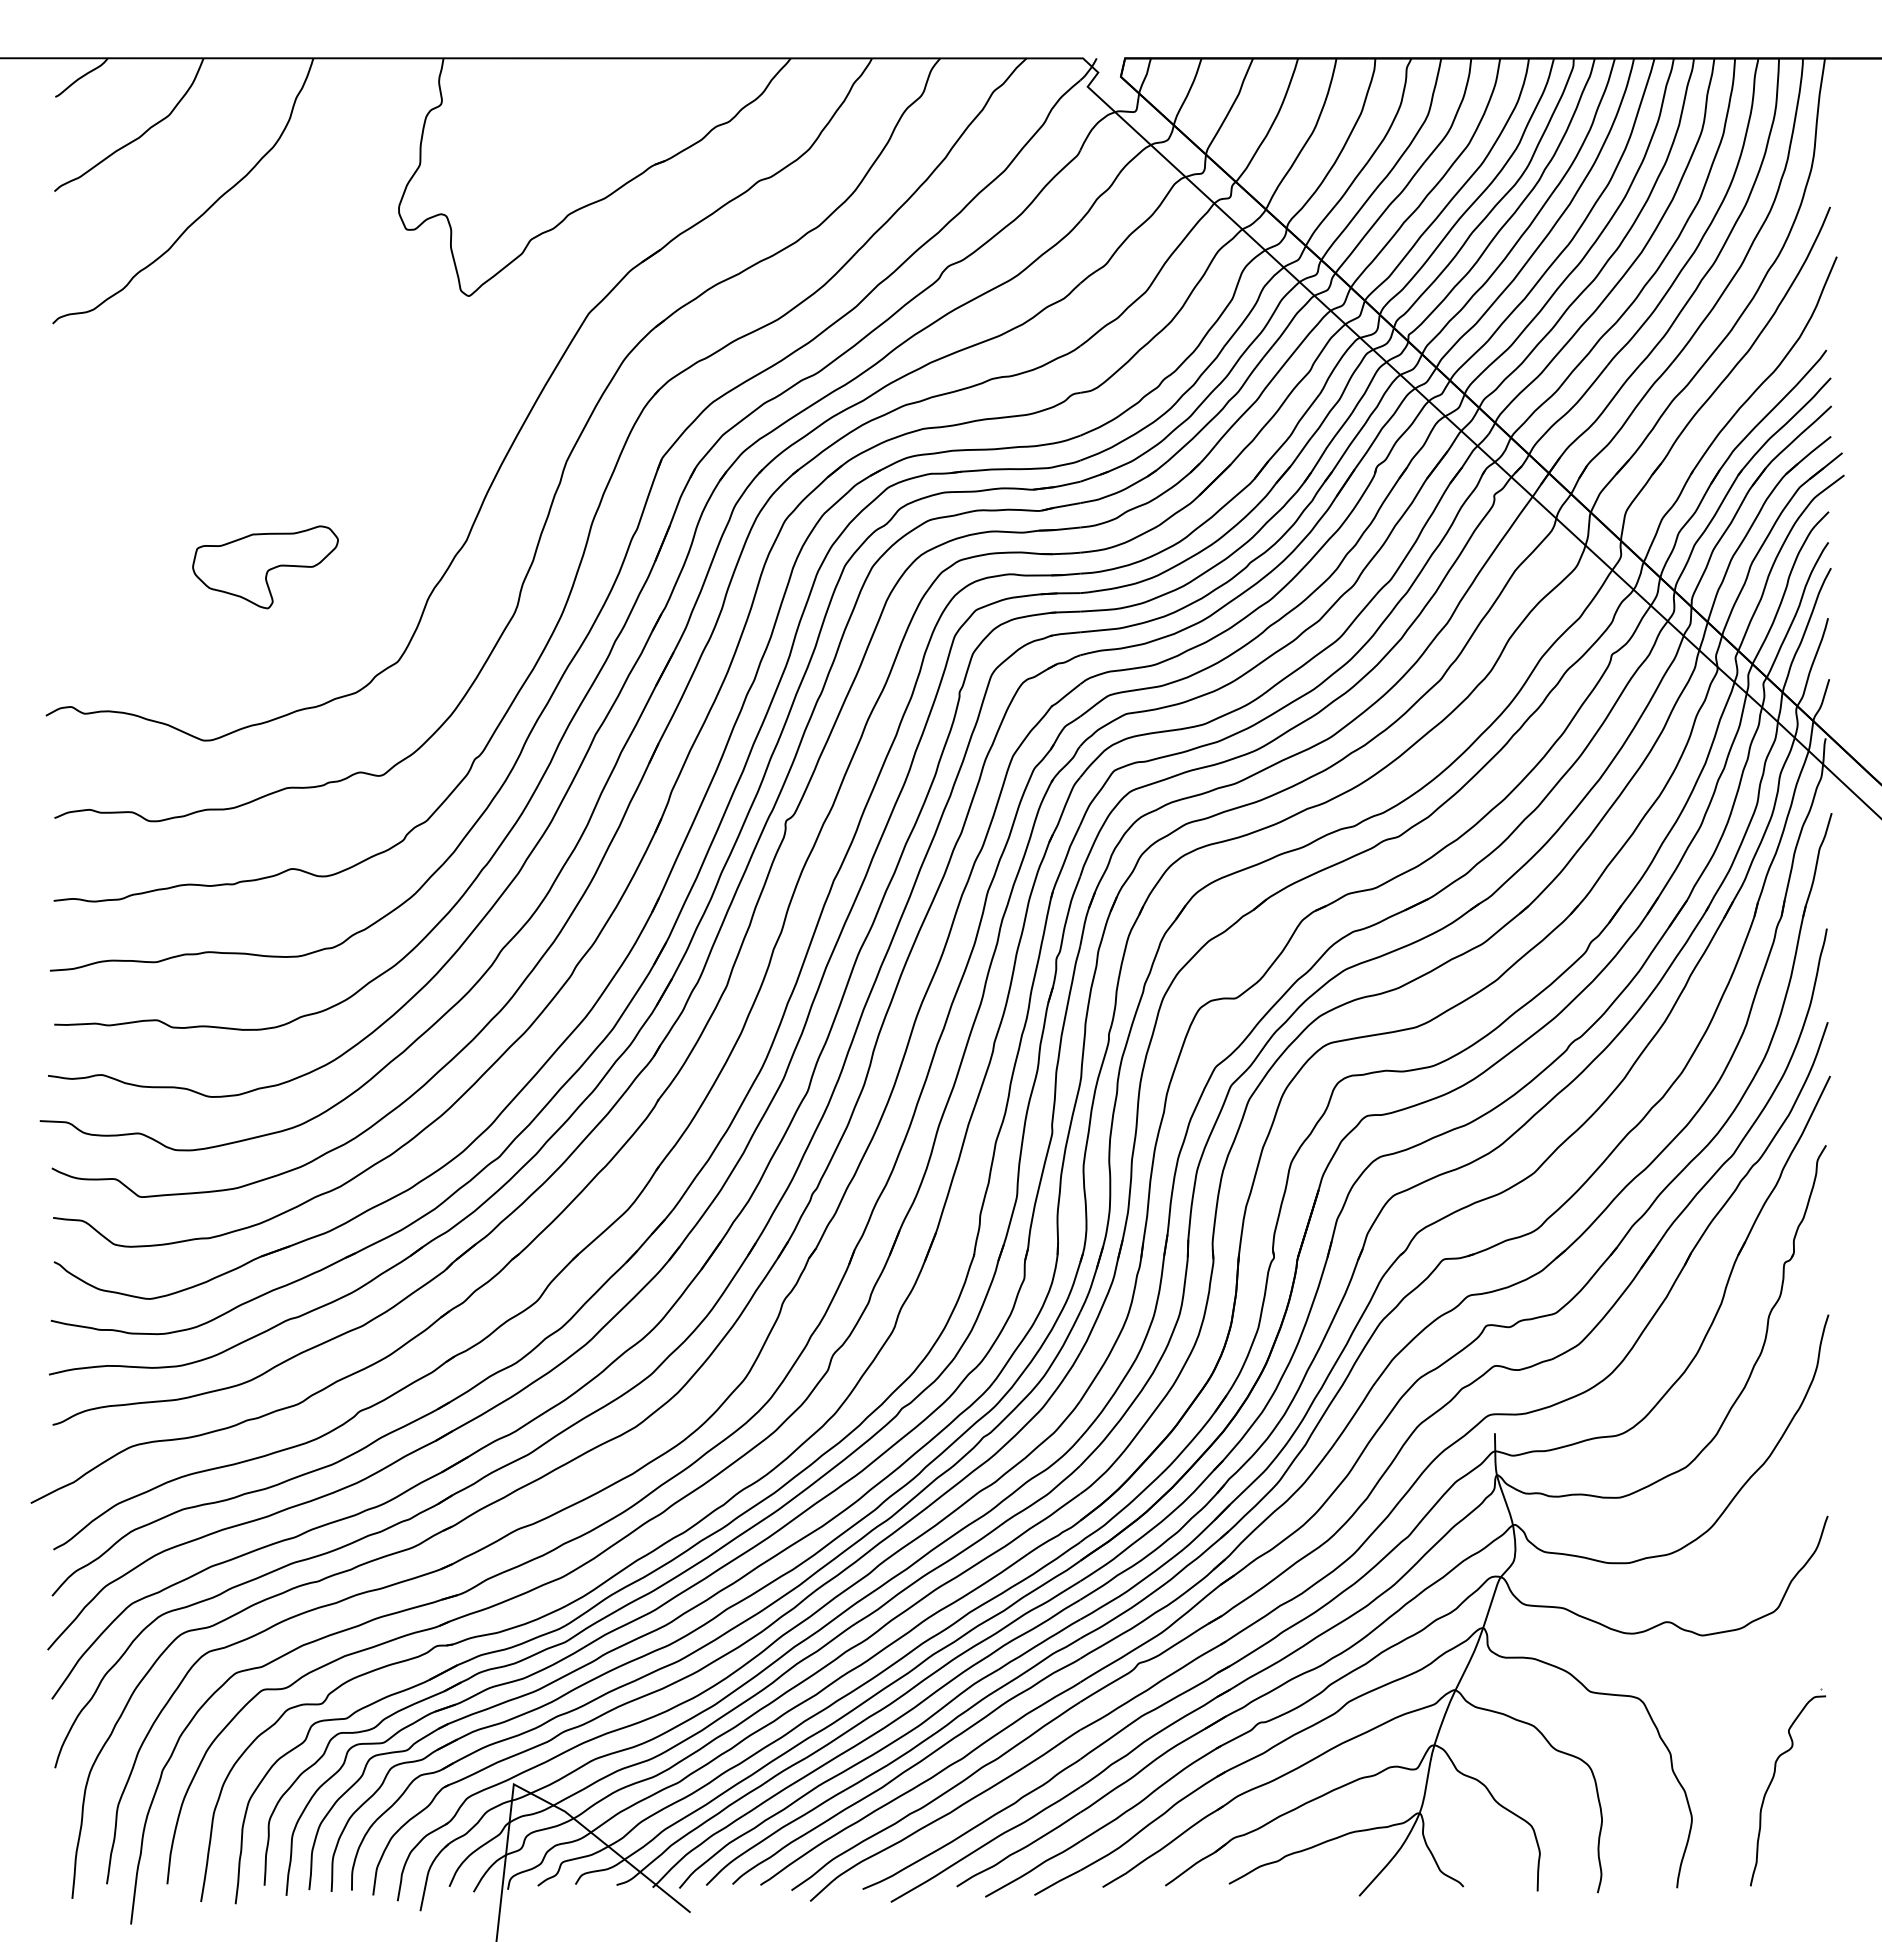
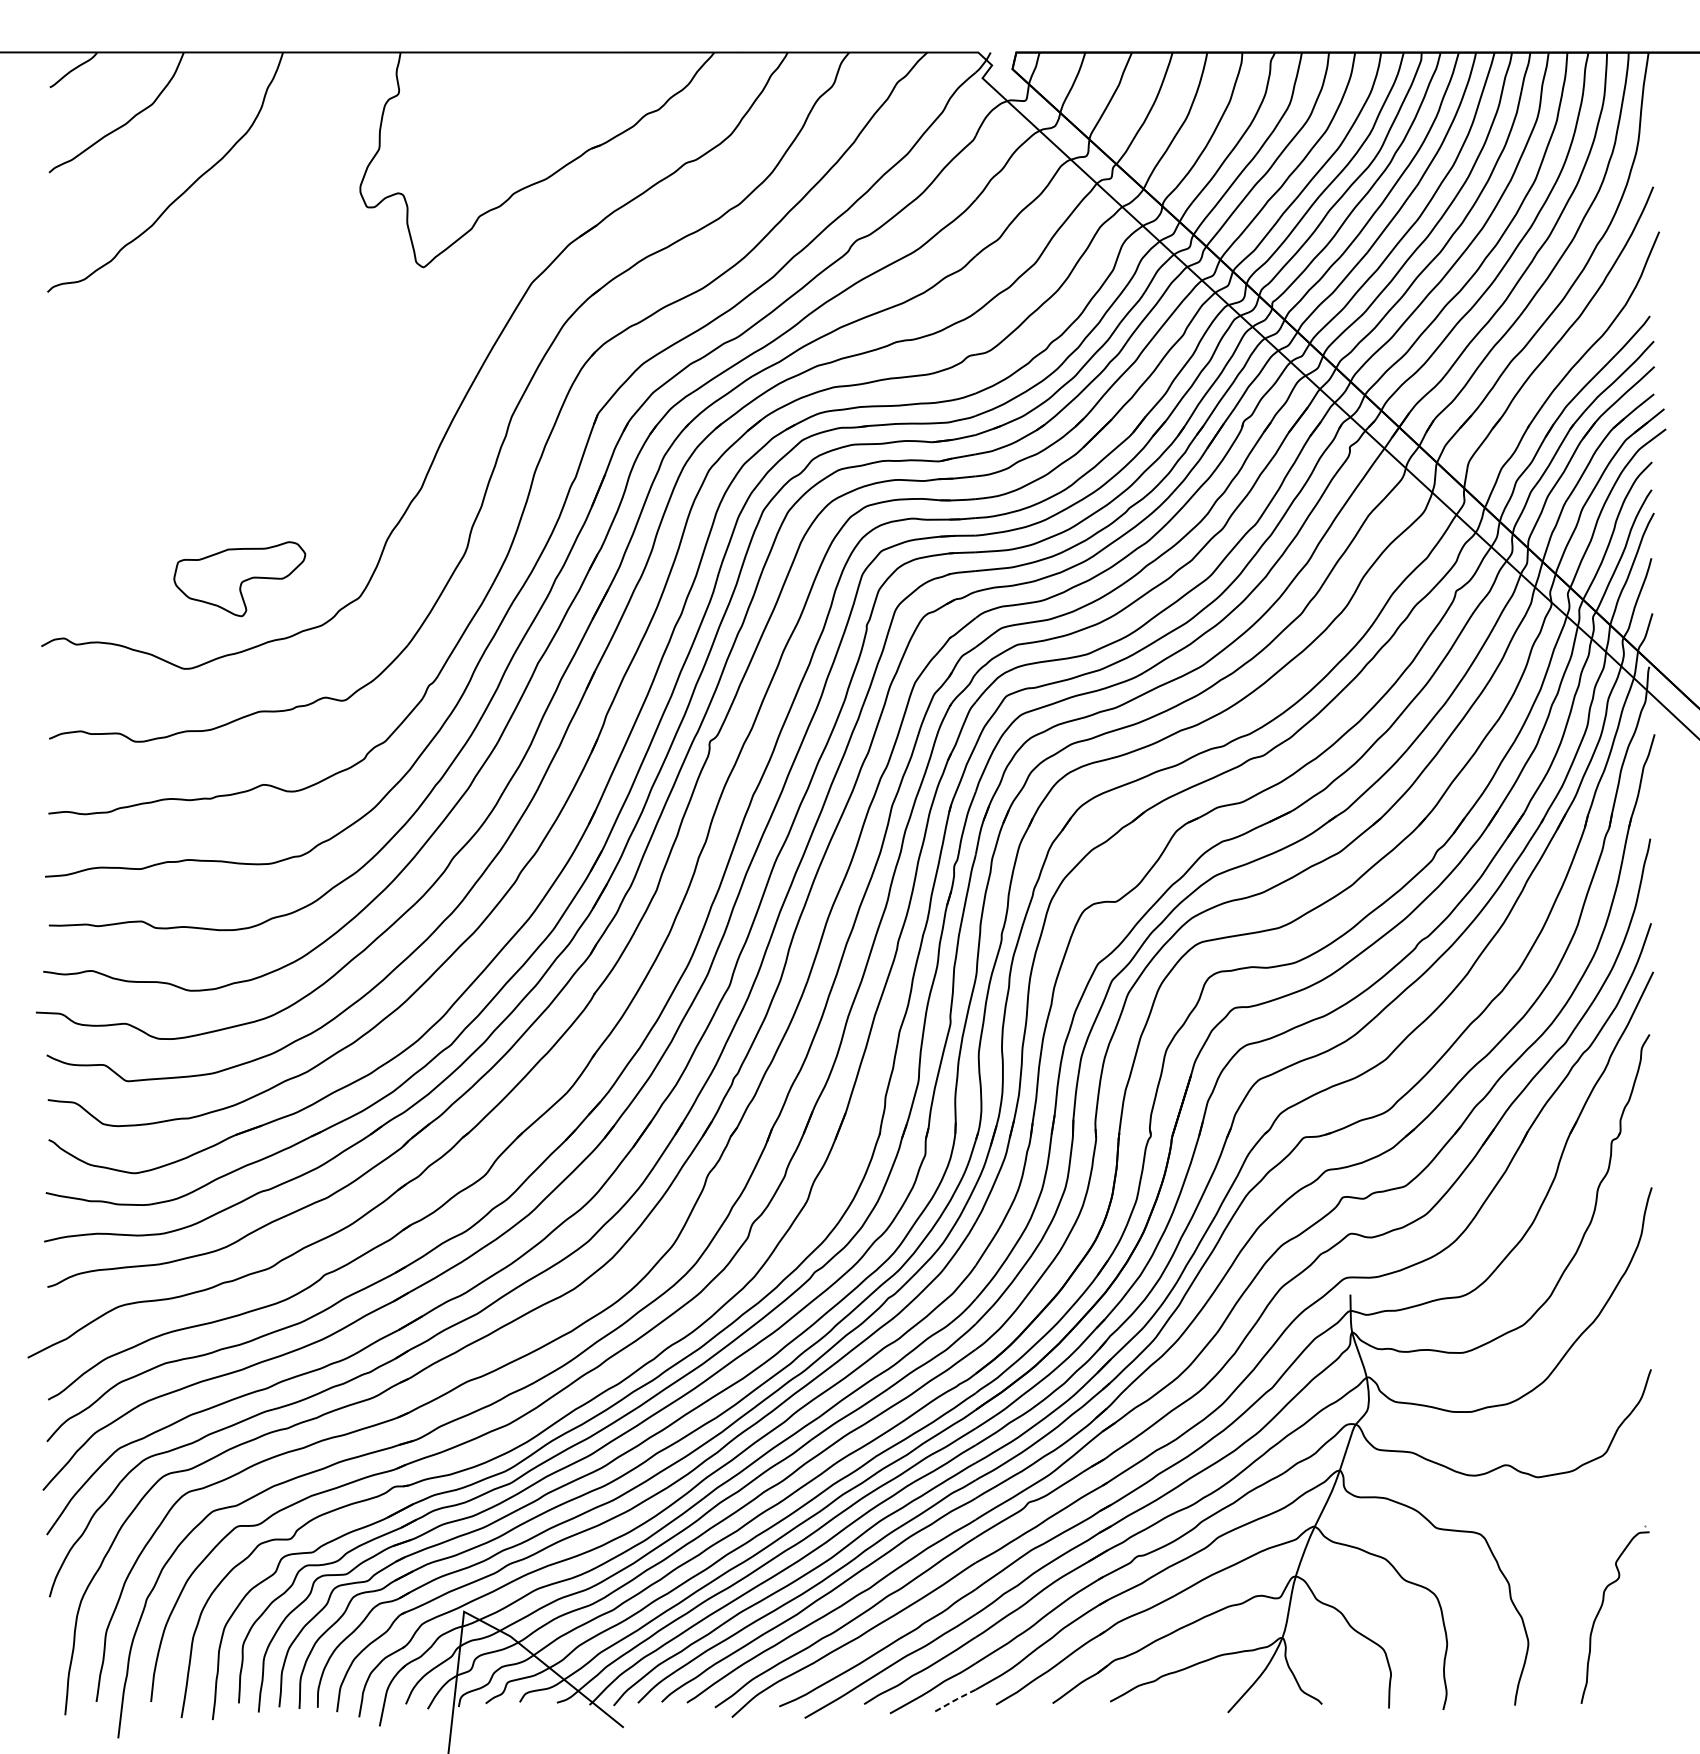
part: (265, 567) -> (239, 579), moved
line: (1057, 1882) -> (955, 1700), solid -> dashed

